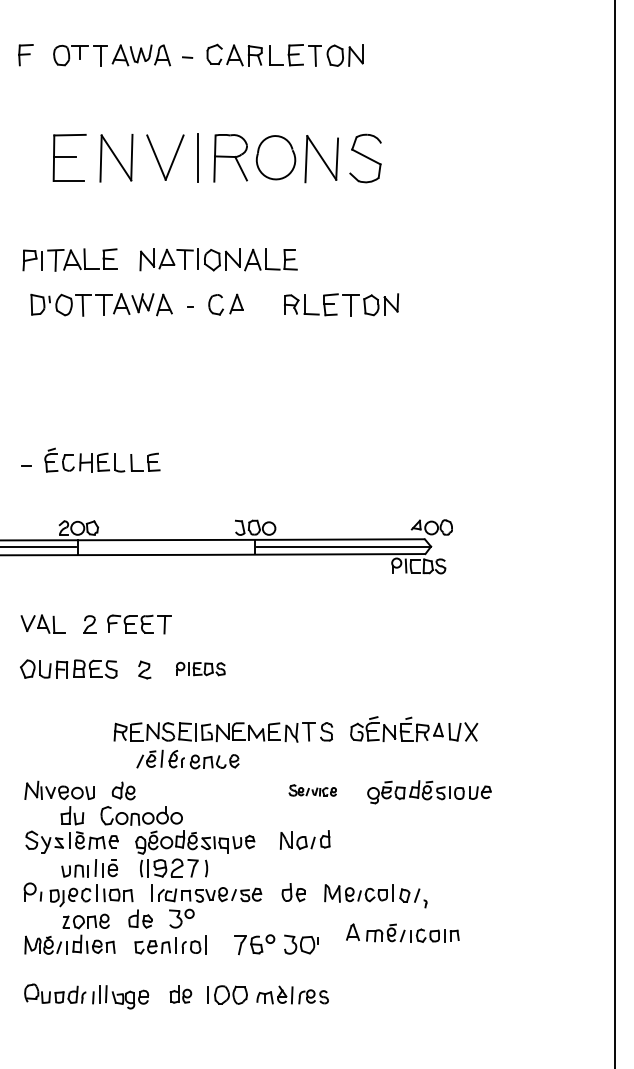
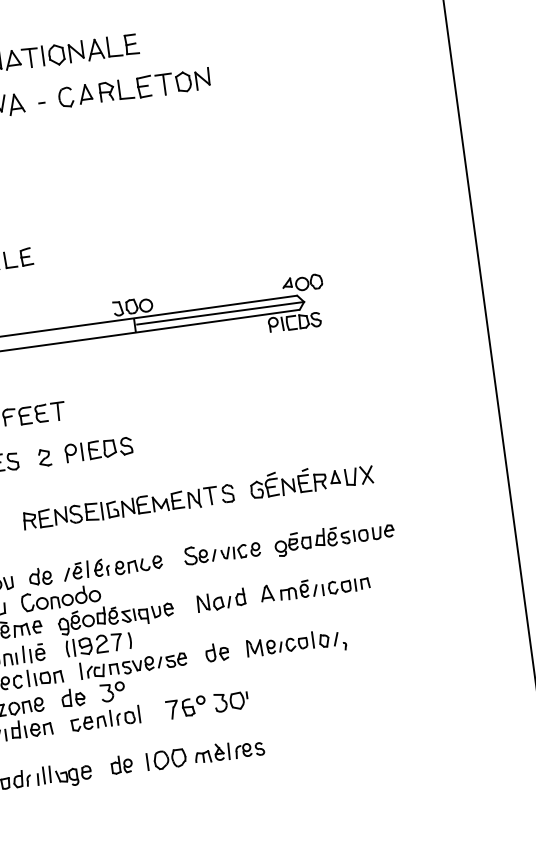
part: (334, 304) -> (148, 86), moved
part: (200, 668) -> (98, 449), size x1.43
part: (187, 759) -> (112, 566), moved
part: (312, 790) -> (221, 551), size x1.67
part: (402, 932) -> (314, 587), moved

